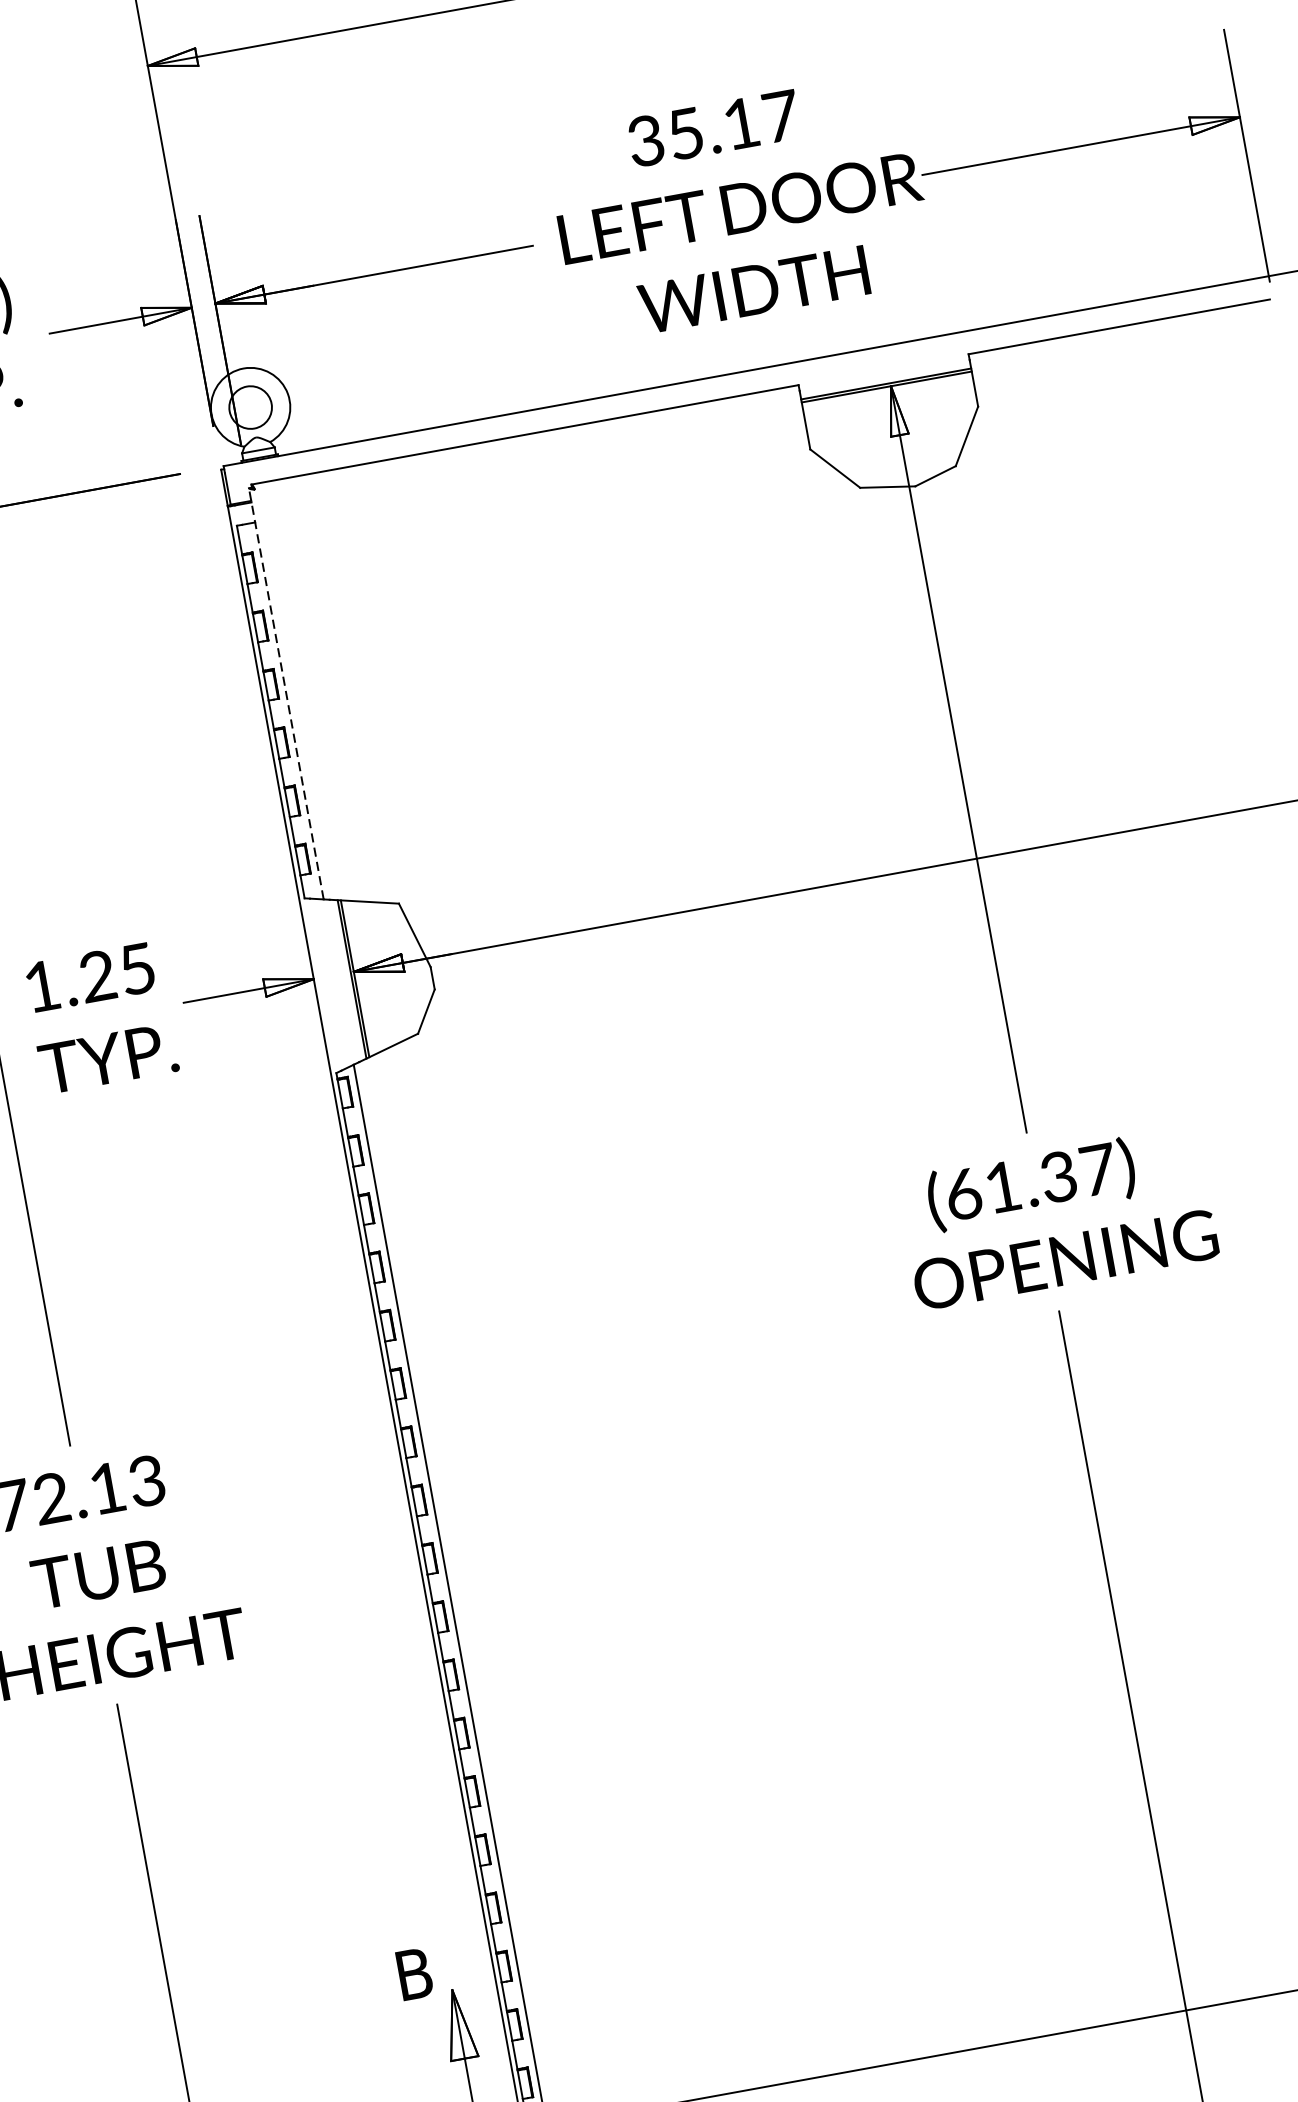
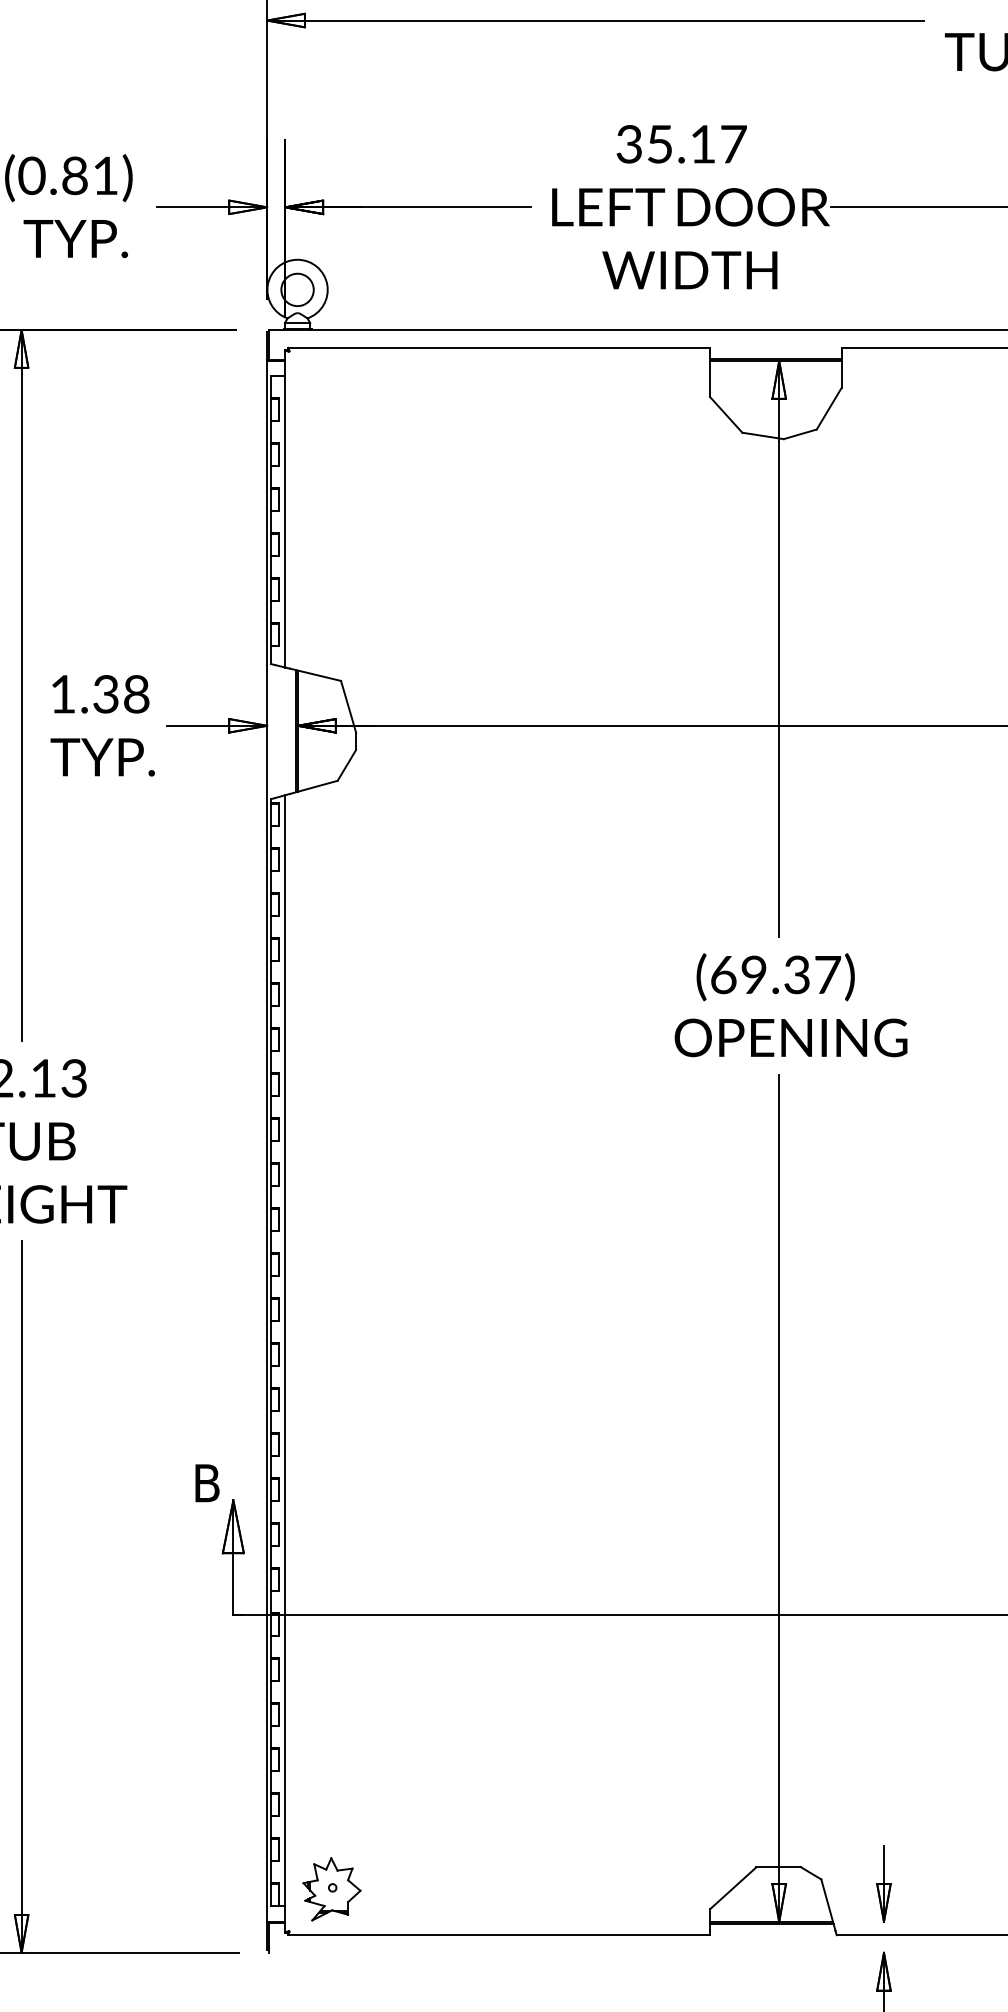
line: (286, 693) -> (285, 508), dashed -> solid
text: (117, 972) -> (121, 694), 1.25 -> 1.38
text: (1002, 1186) -> (753, 974), (61.37) -> (69.37)

